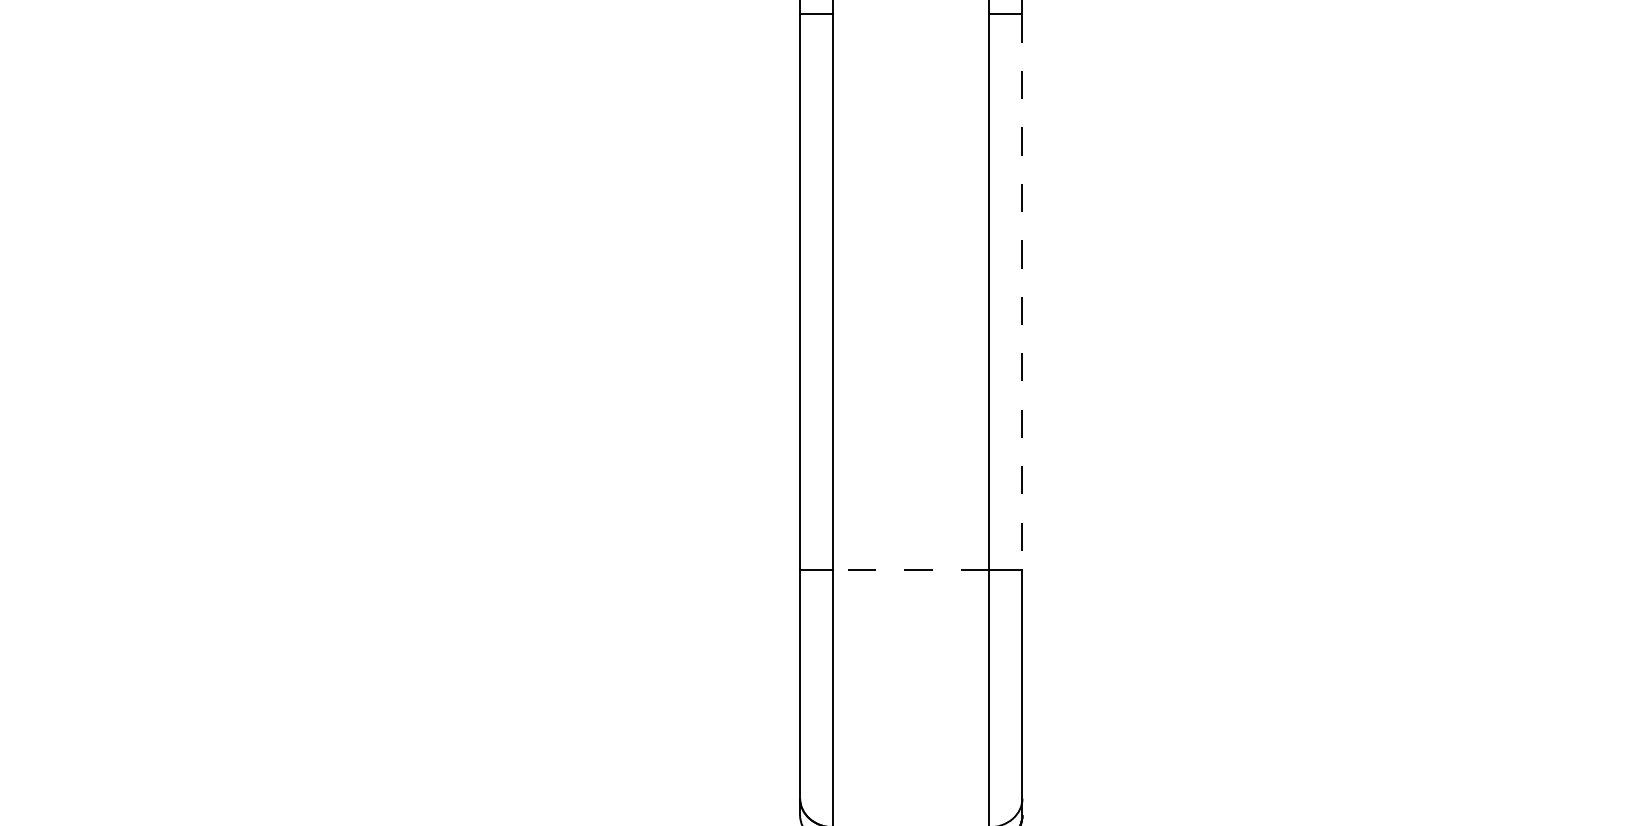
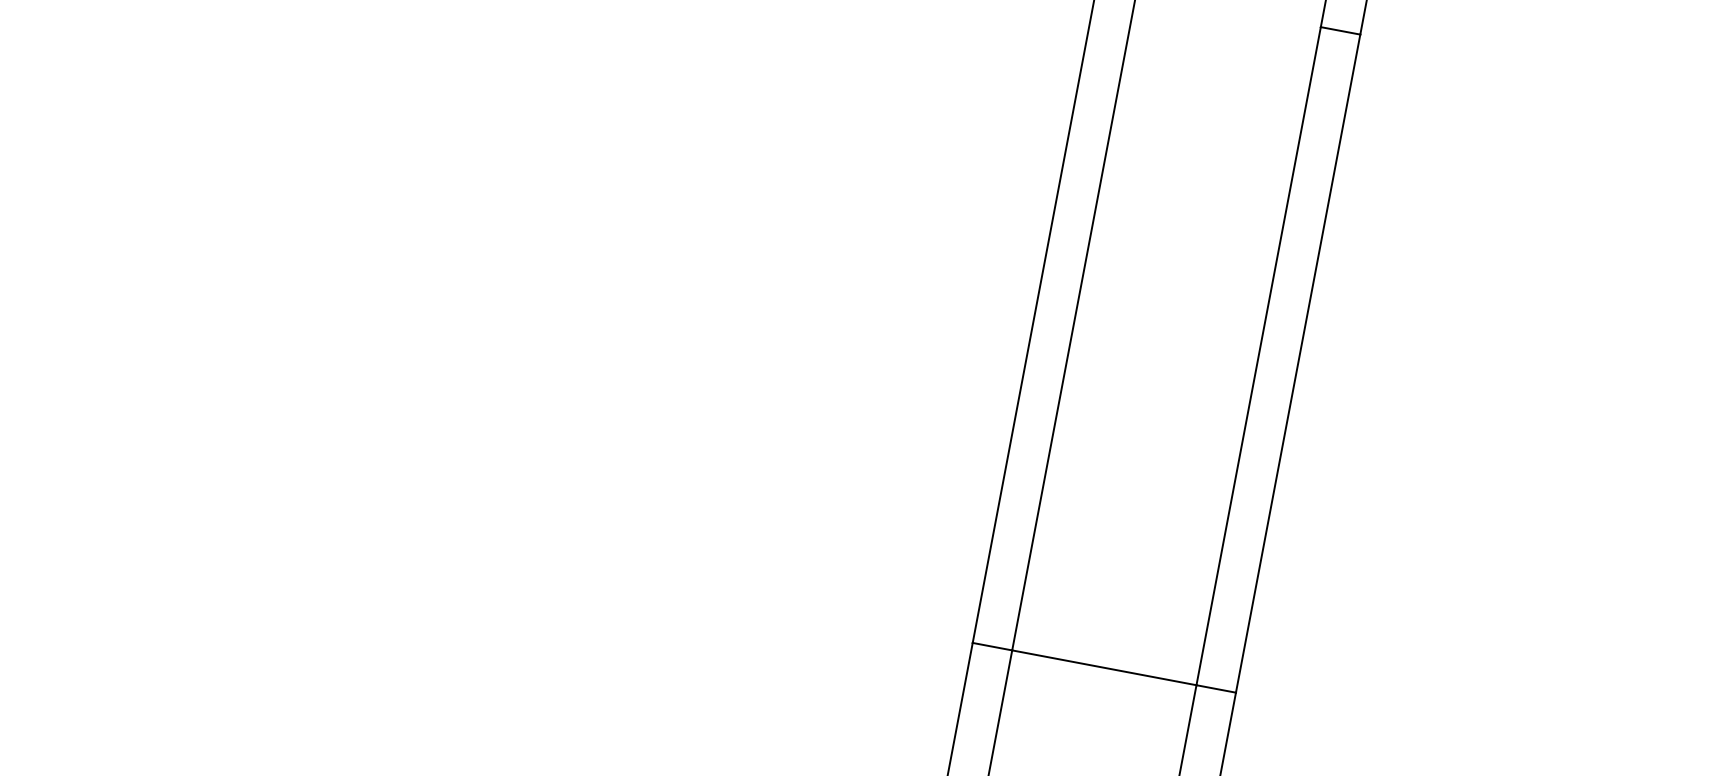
line: (1022, 292) -> (1298, 363), dashed -> solid
line: (911, 570) -> (1104, 668), dashed -> solid

